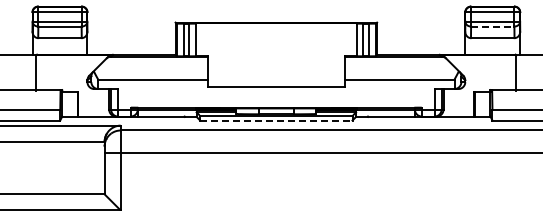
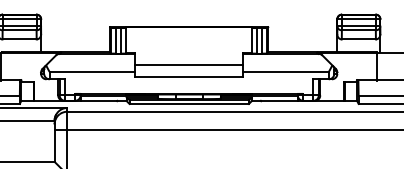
line: (492, 26) -> (358, 30), dashed -> solid
line: (276, 70) -> (189, 64), added
line: (276, 120) -> (189, 103), dashed -> solid

